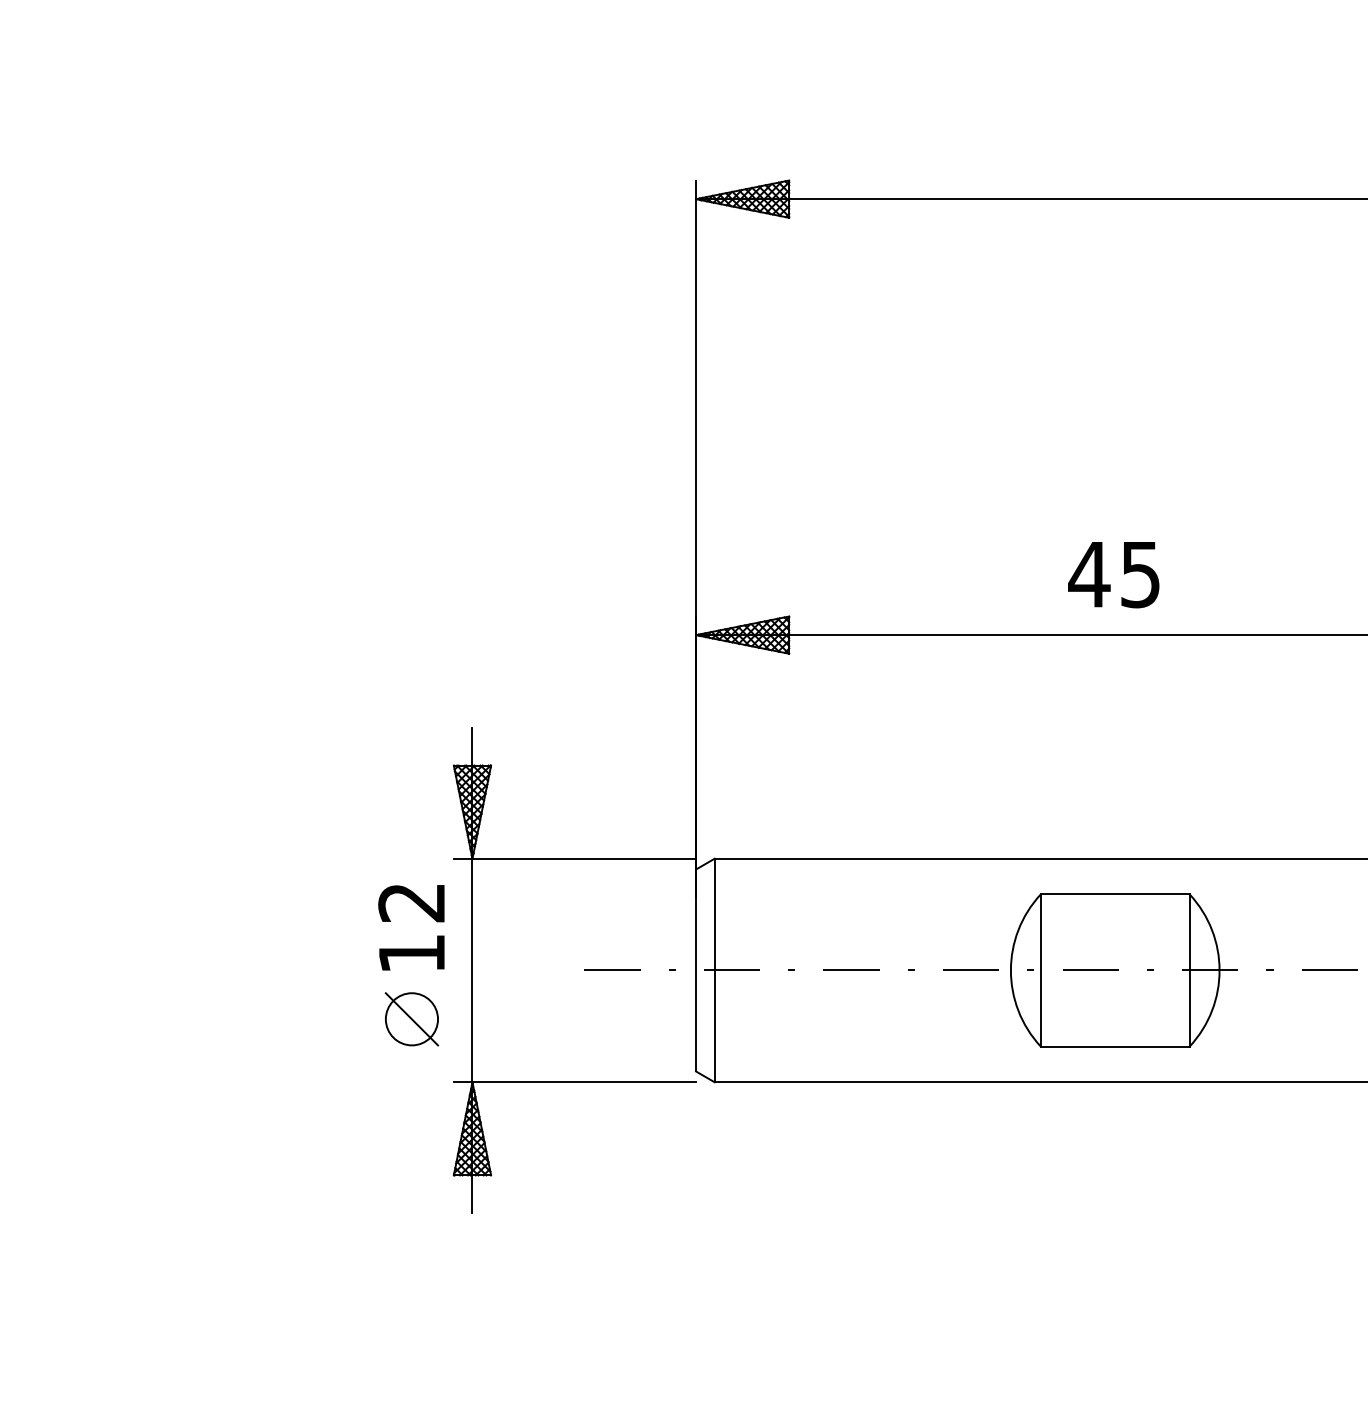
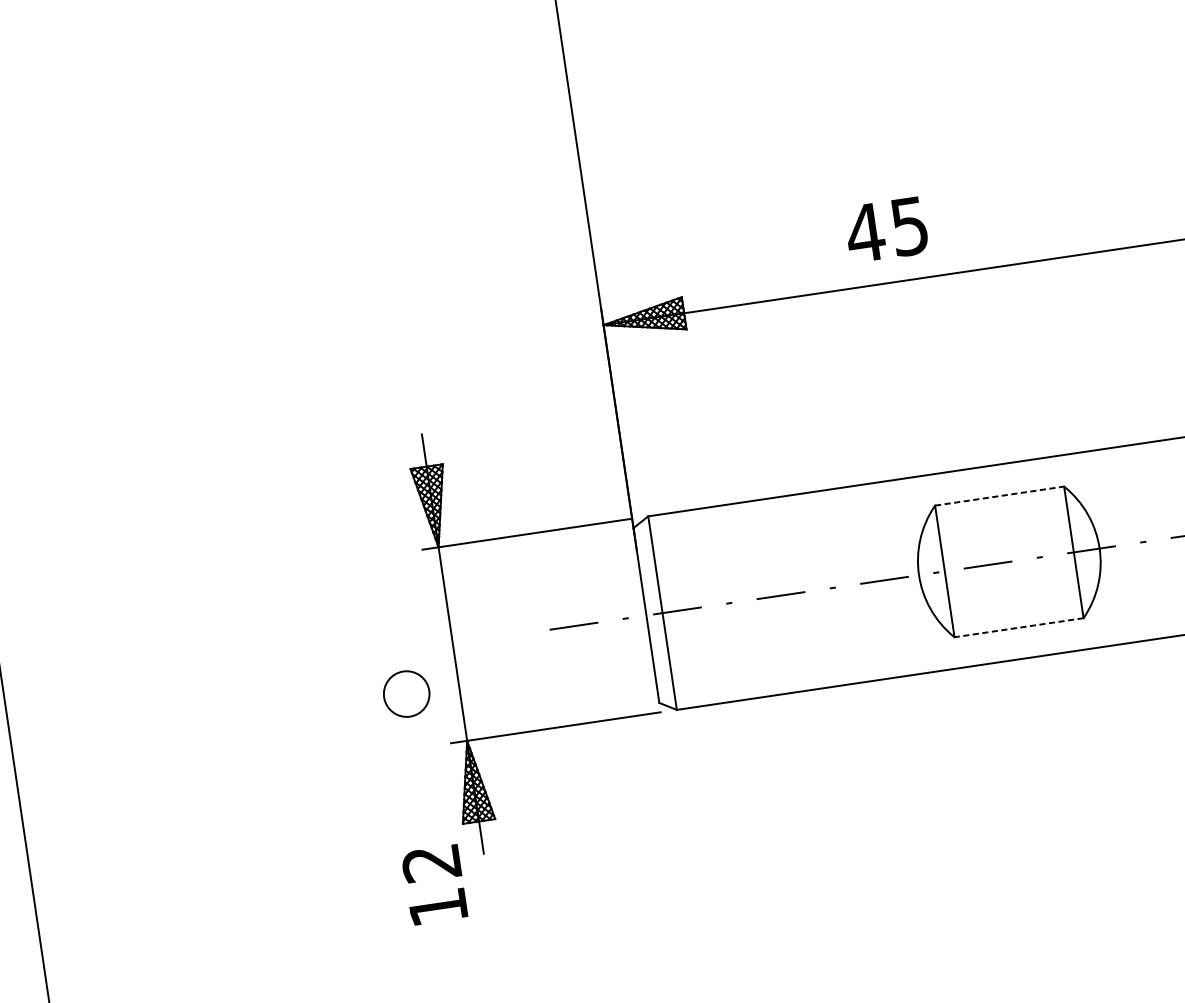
text: (1113, 575) -> (886, 230), moved
line: (1115, 894) -> (999, 496), solid -> dashed
text: (411, 927) -> (434, 884), moved
line: (411, 1019) -> (406, 694), removed
line: (1115, 1046) -> (1019, 627), solid -> dashed

